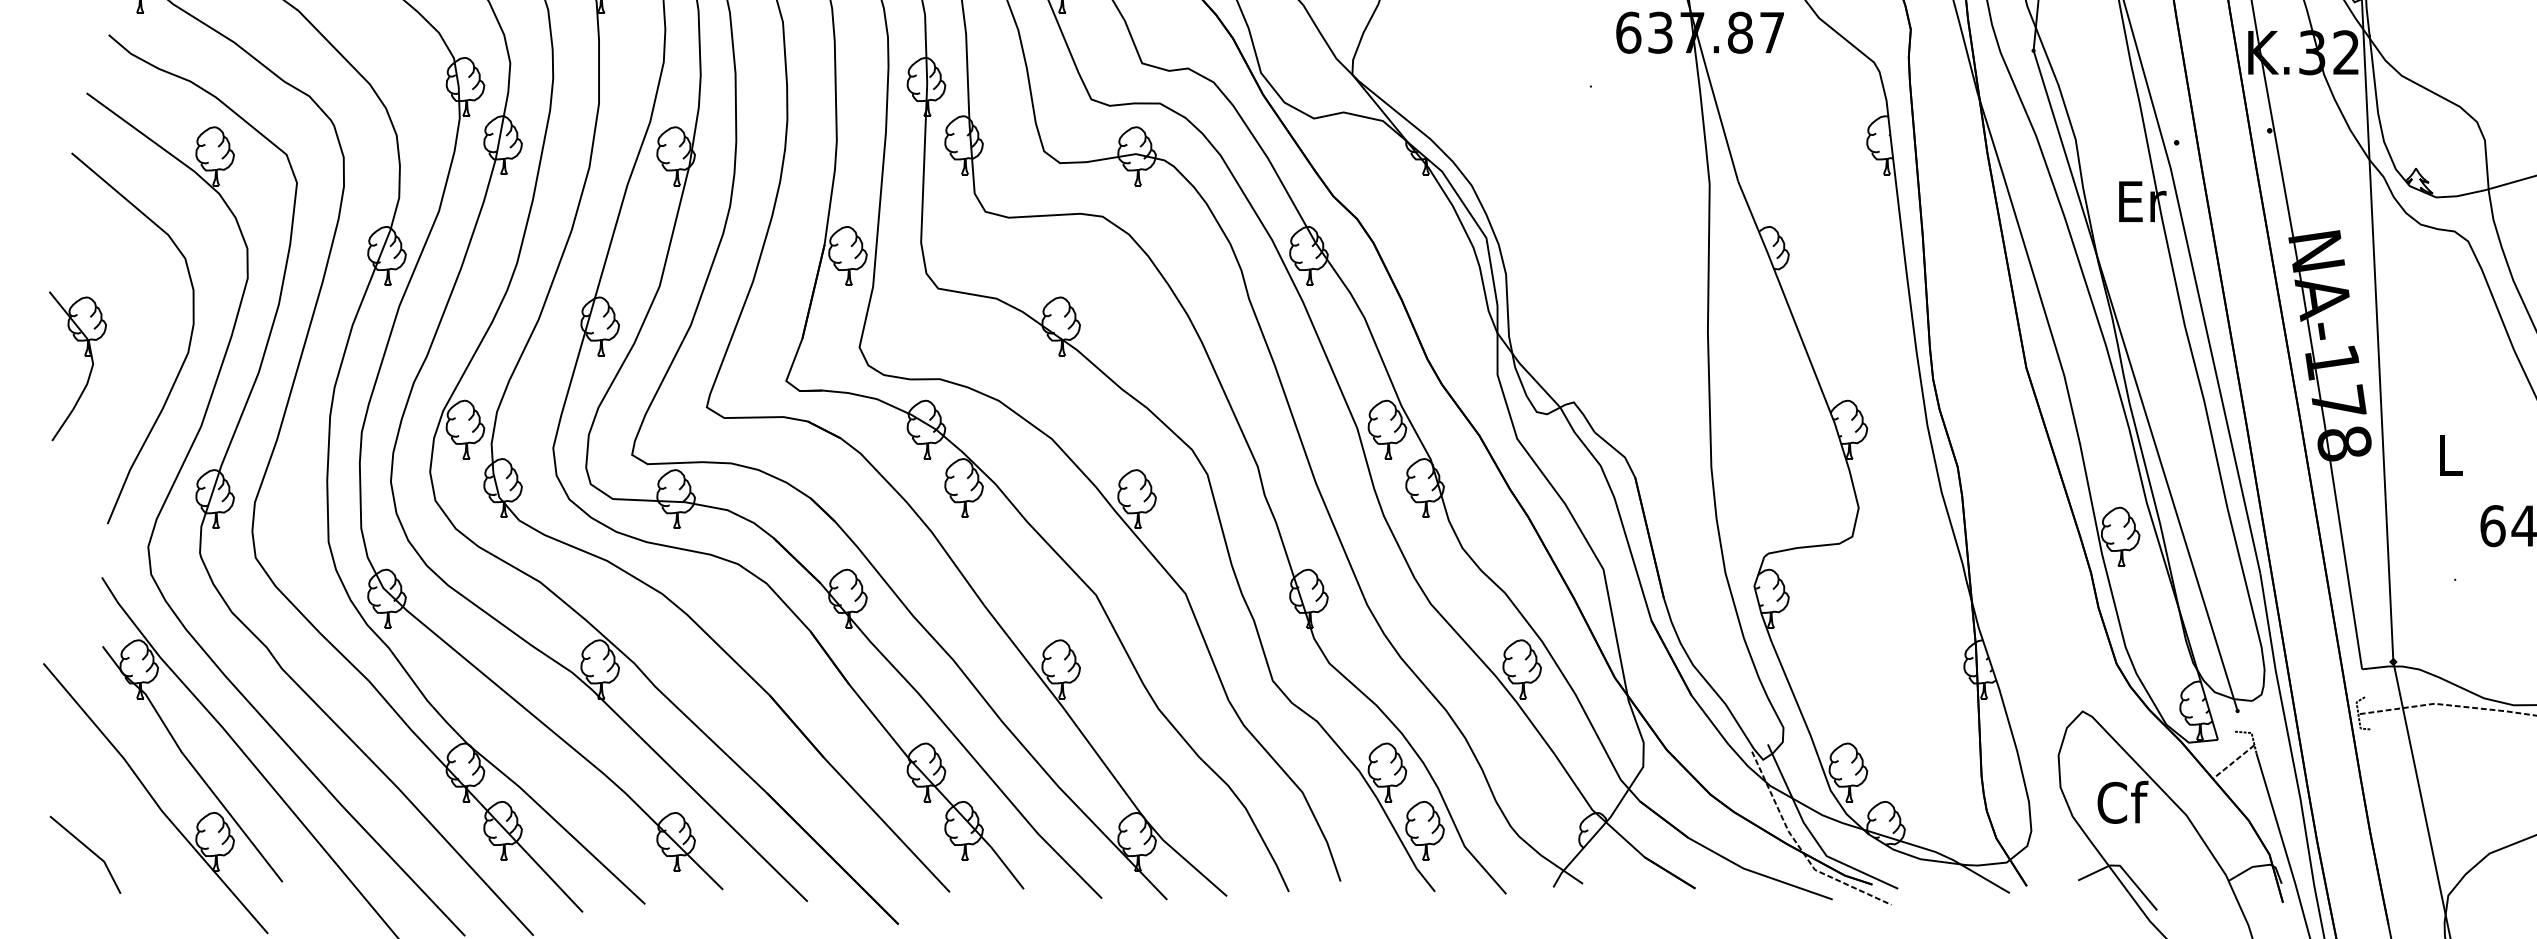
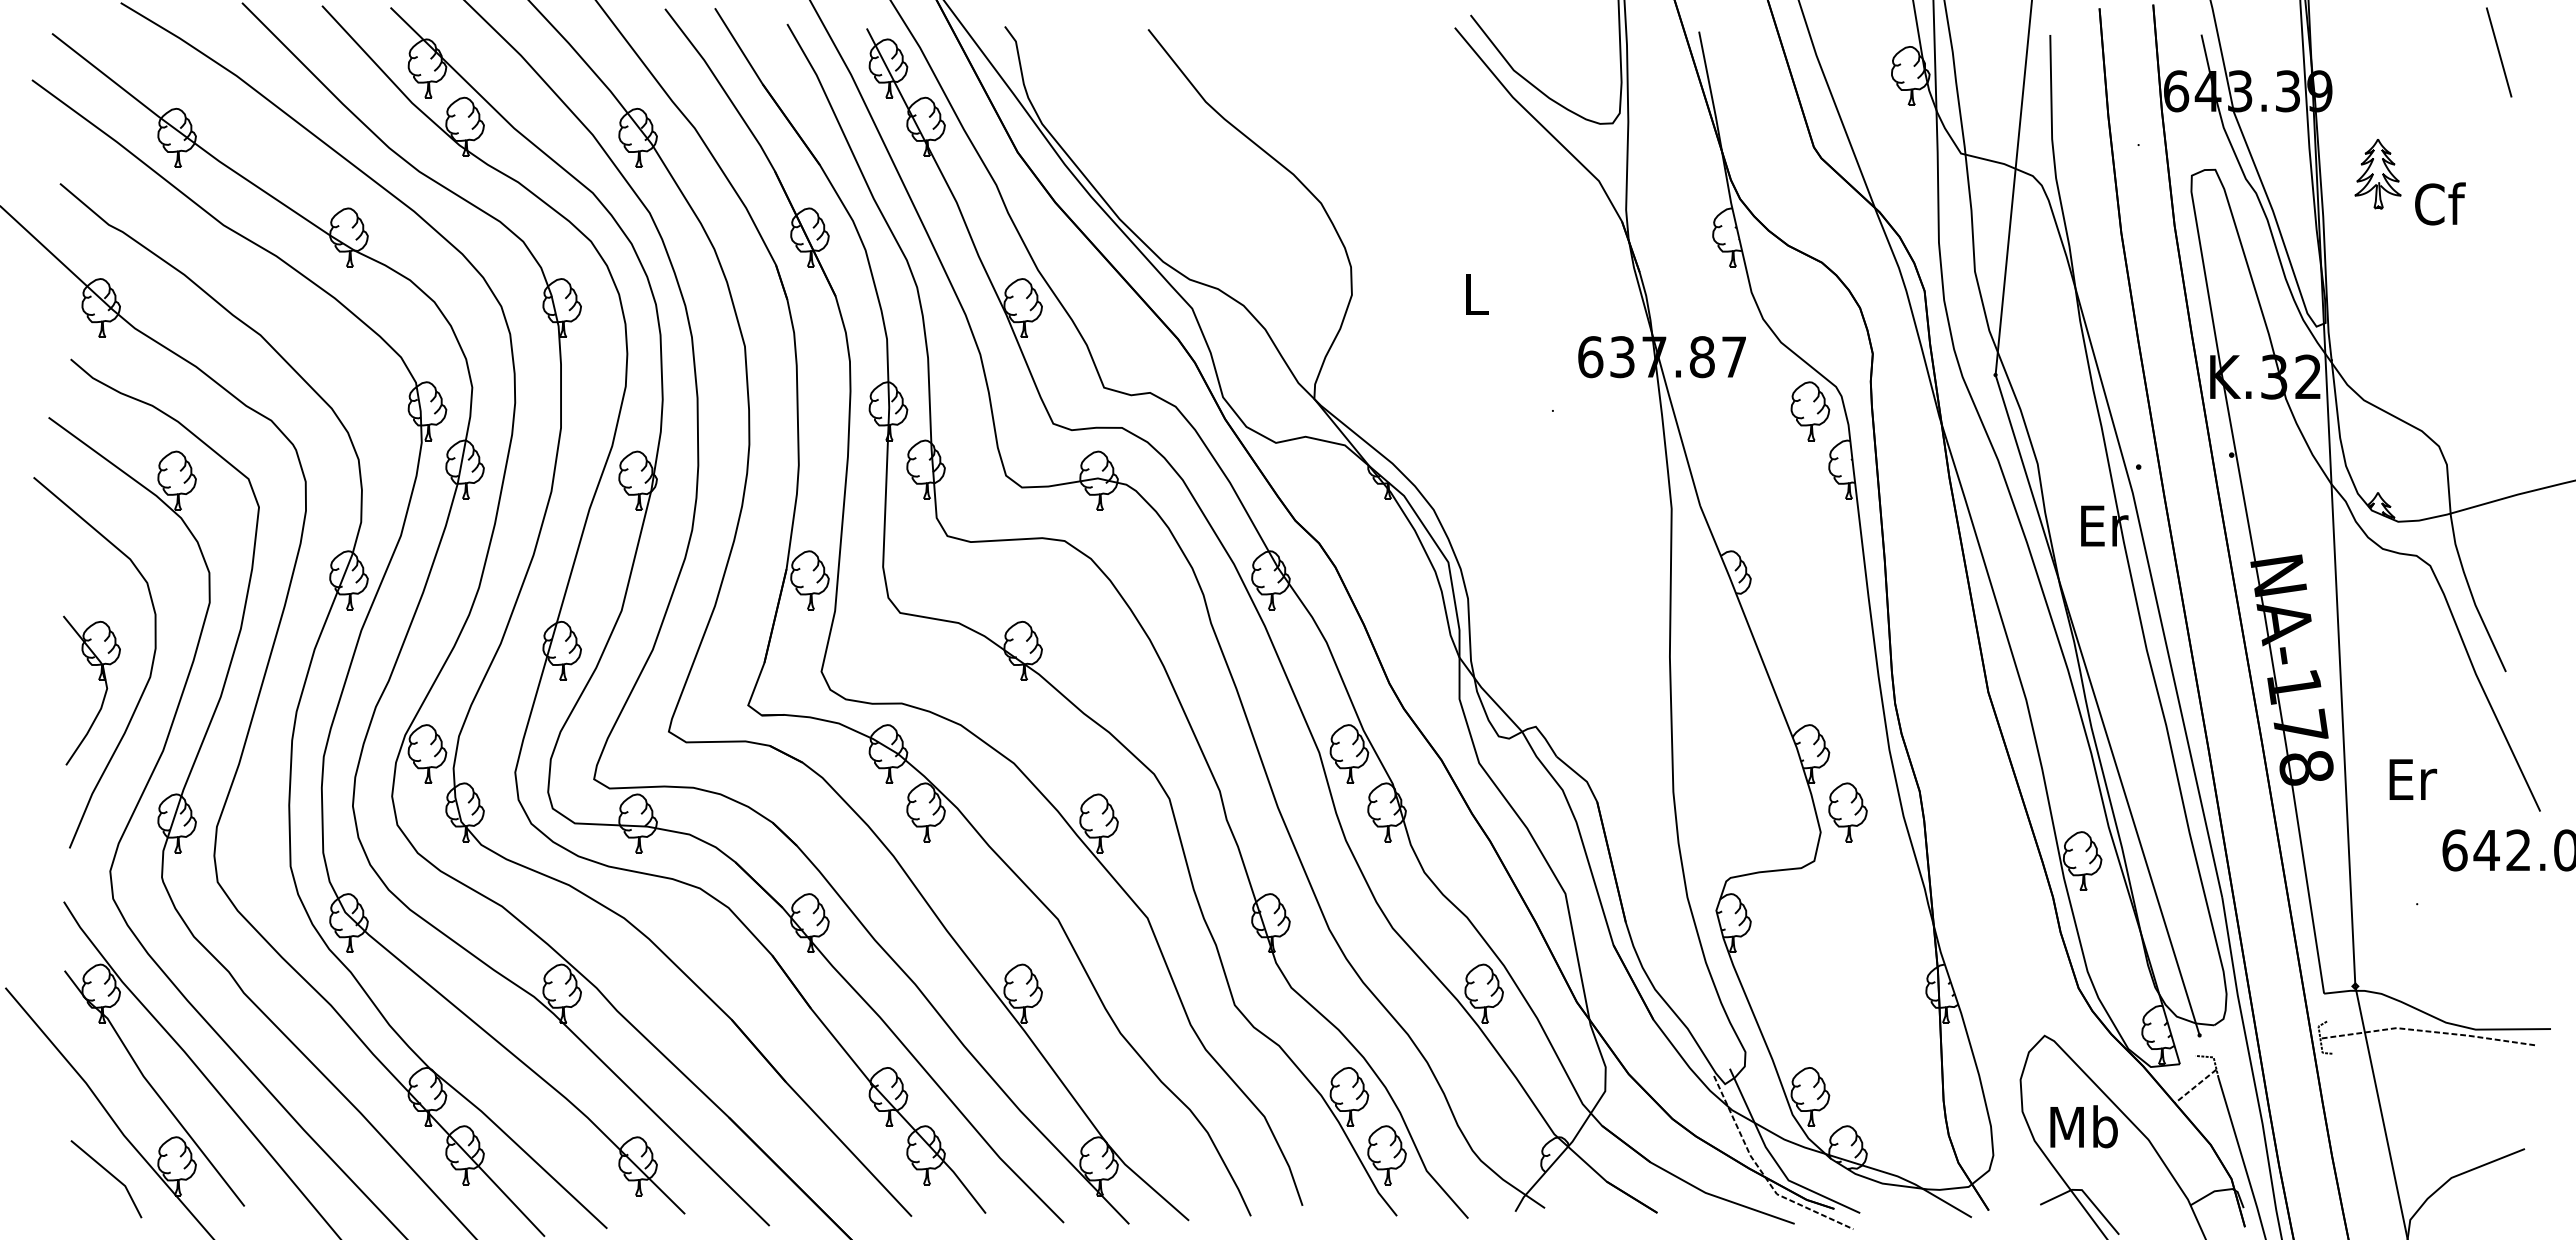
part: (1848, 87) -> (1810, 411), added
part: (85, 356) -> (99, 680), moved
text: (2451, 455) -> (2413, 779), L -> Er
part: (1885, 488) -> (1847, 812), added
text: (2121, 802) -> (2083, 1126), Cf -> Mb
line: (88, 850) -> (109, 1174), moved

